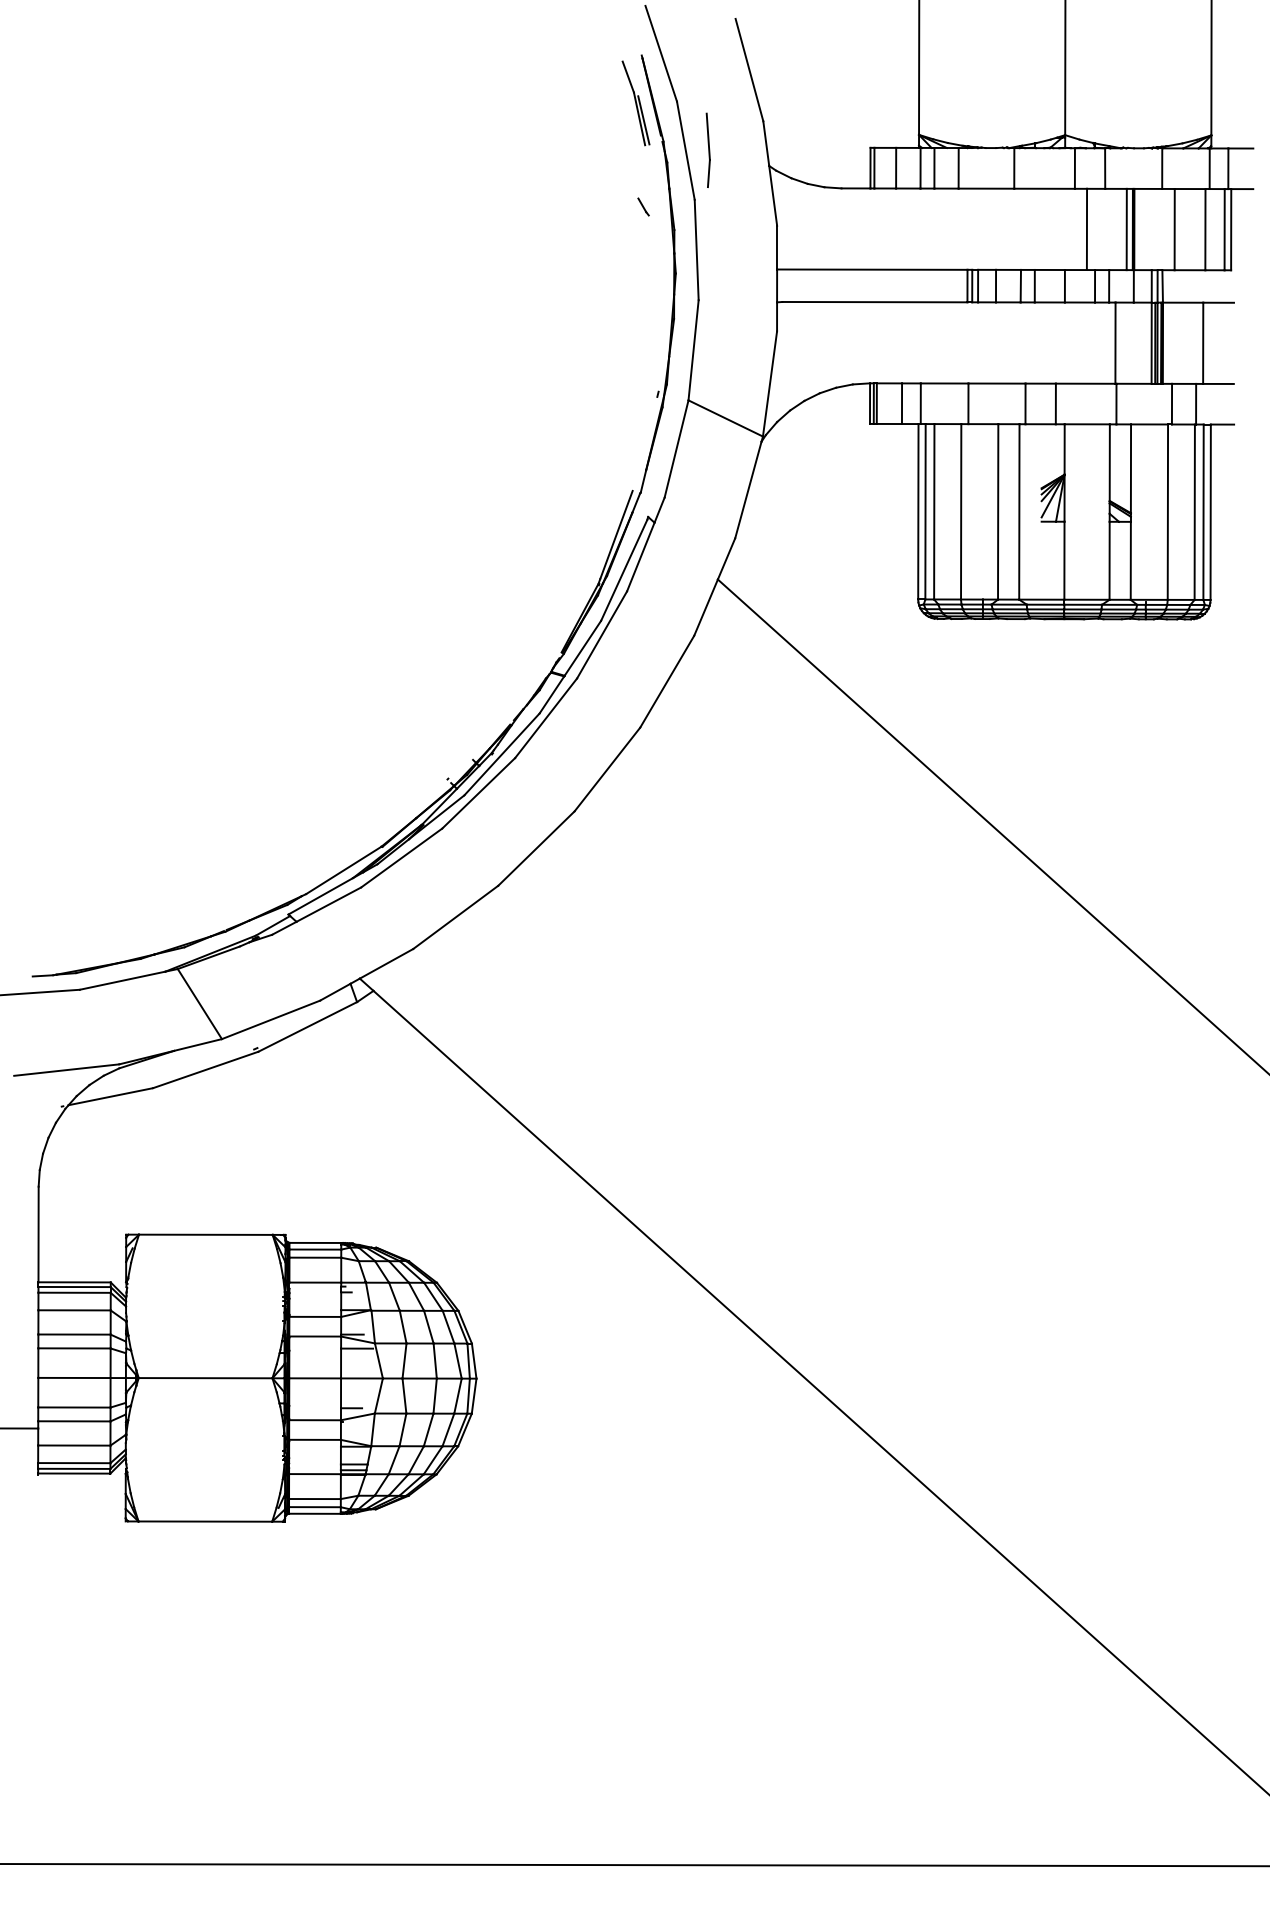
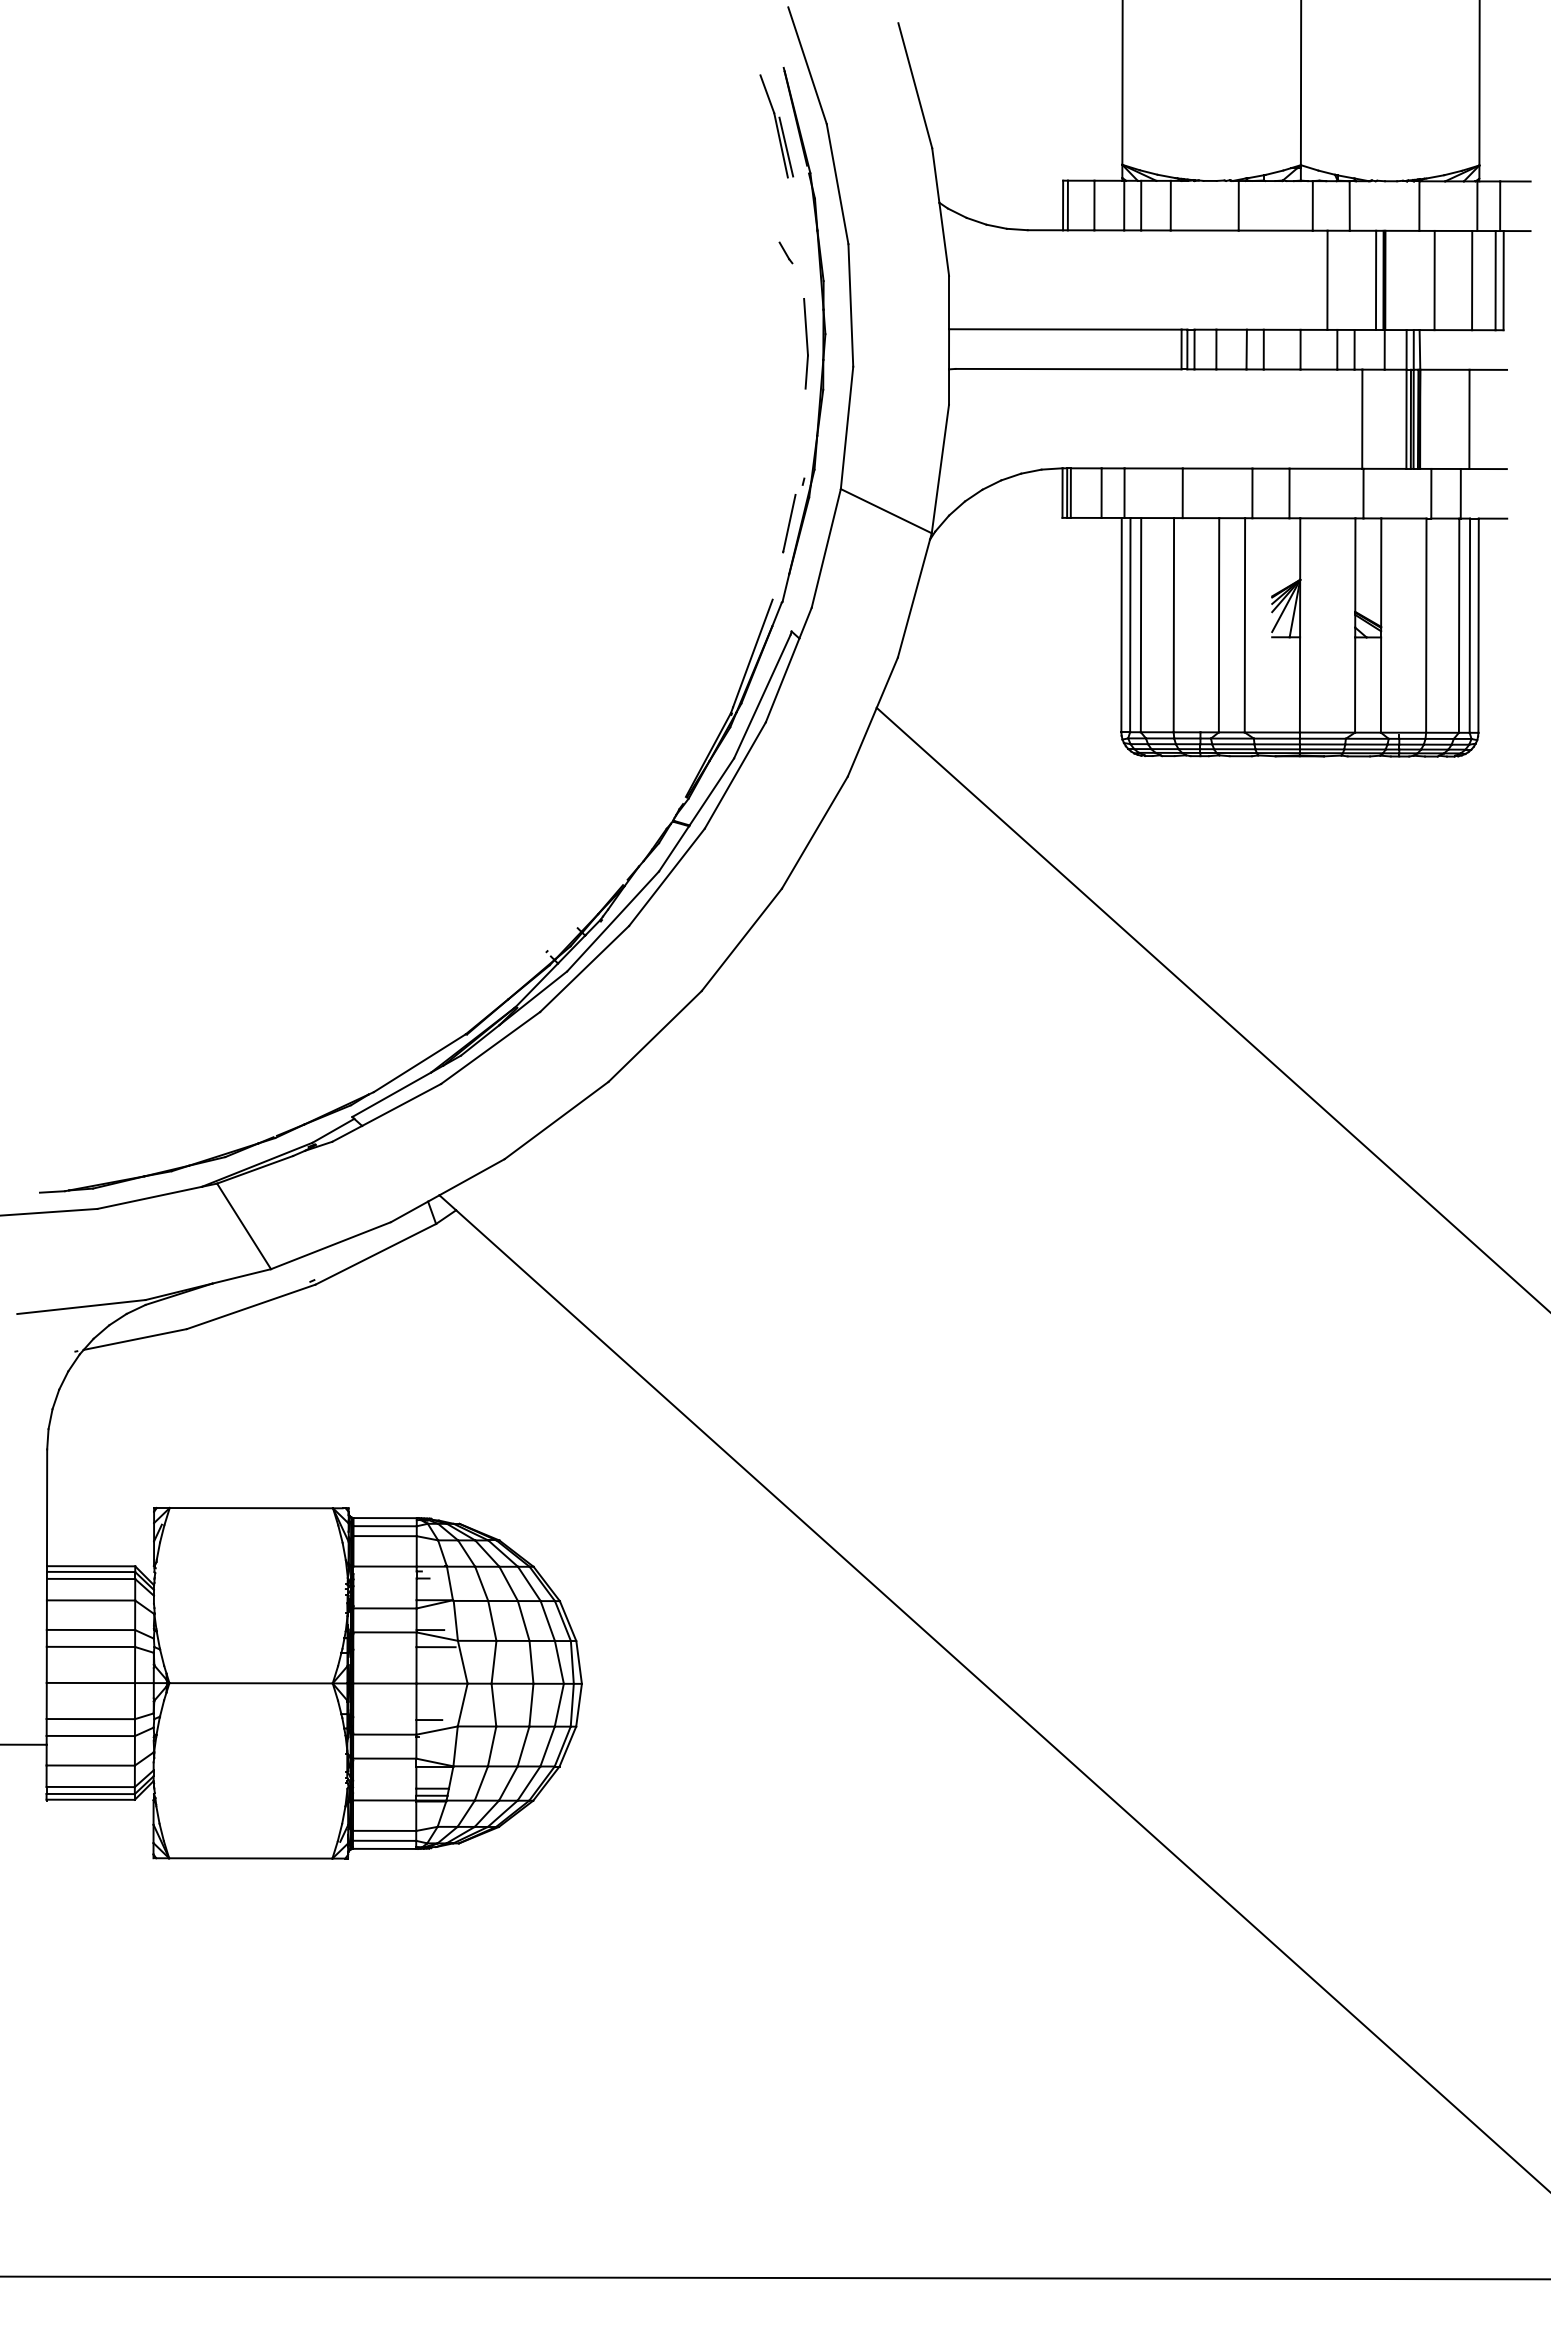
part: (707, 150) -> (805, 343), moved
line: (646, 428) -> (789, 523), added

